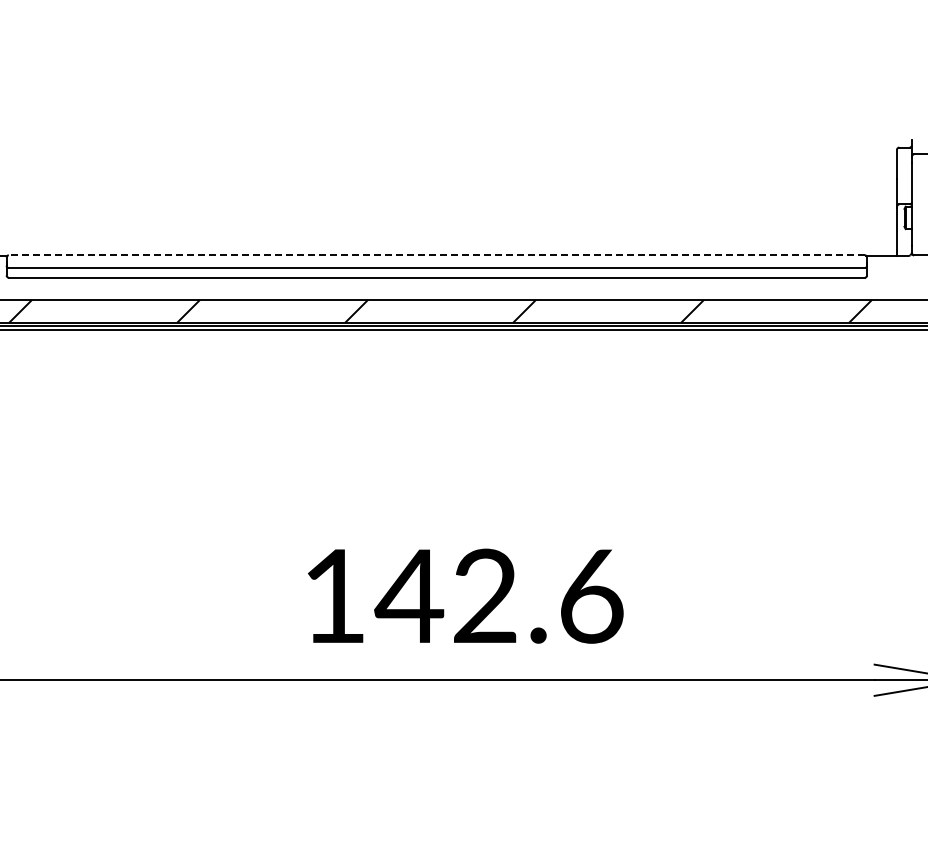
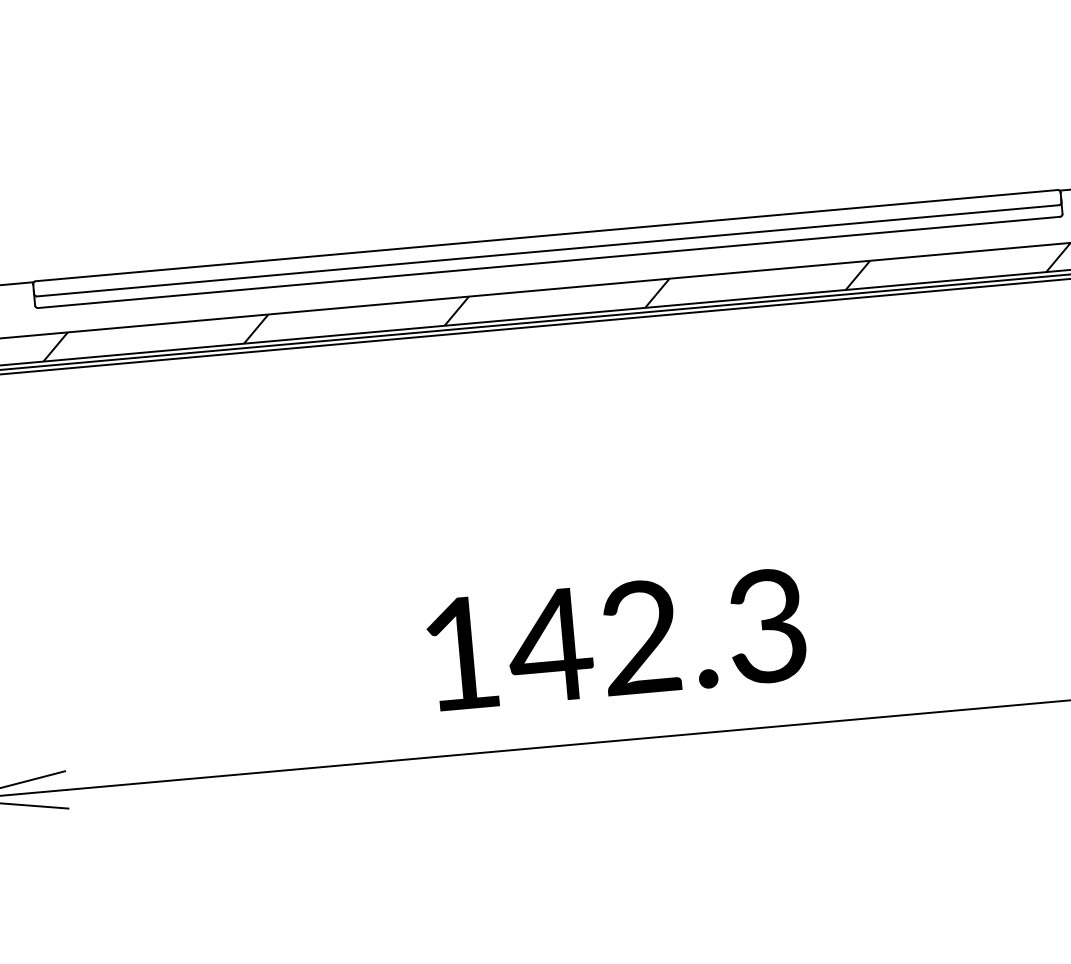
line: (436, 255) -> (546, 235), dashed -> solid
text: (591, 595) -> (767, 625), 142.6 -> 142.3

